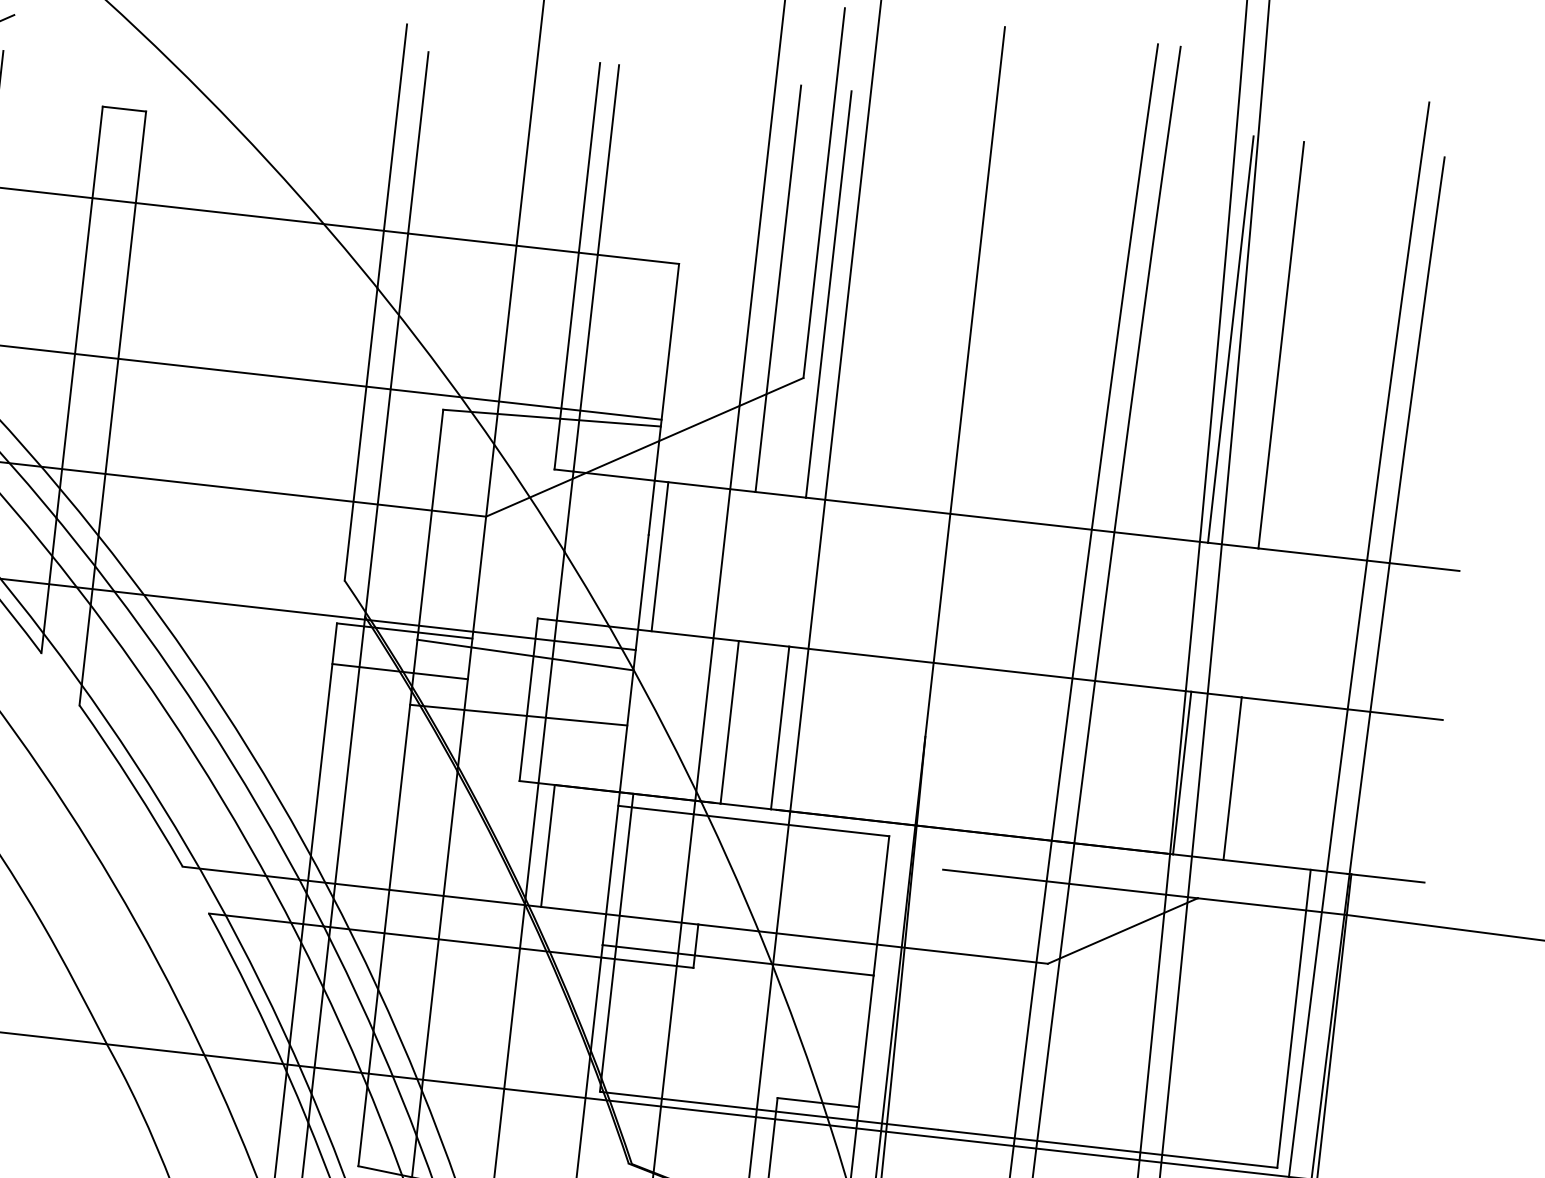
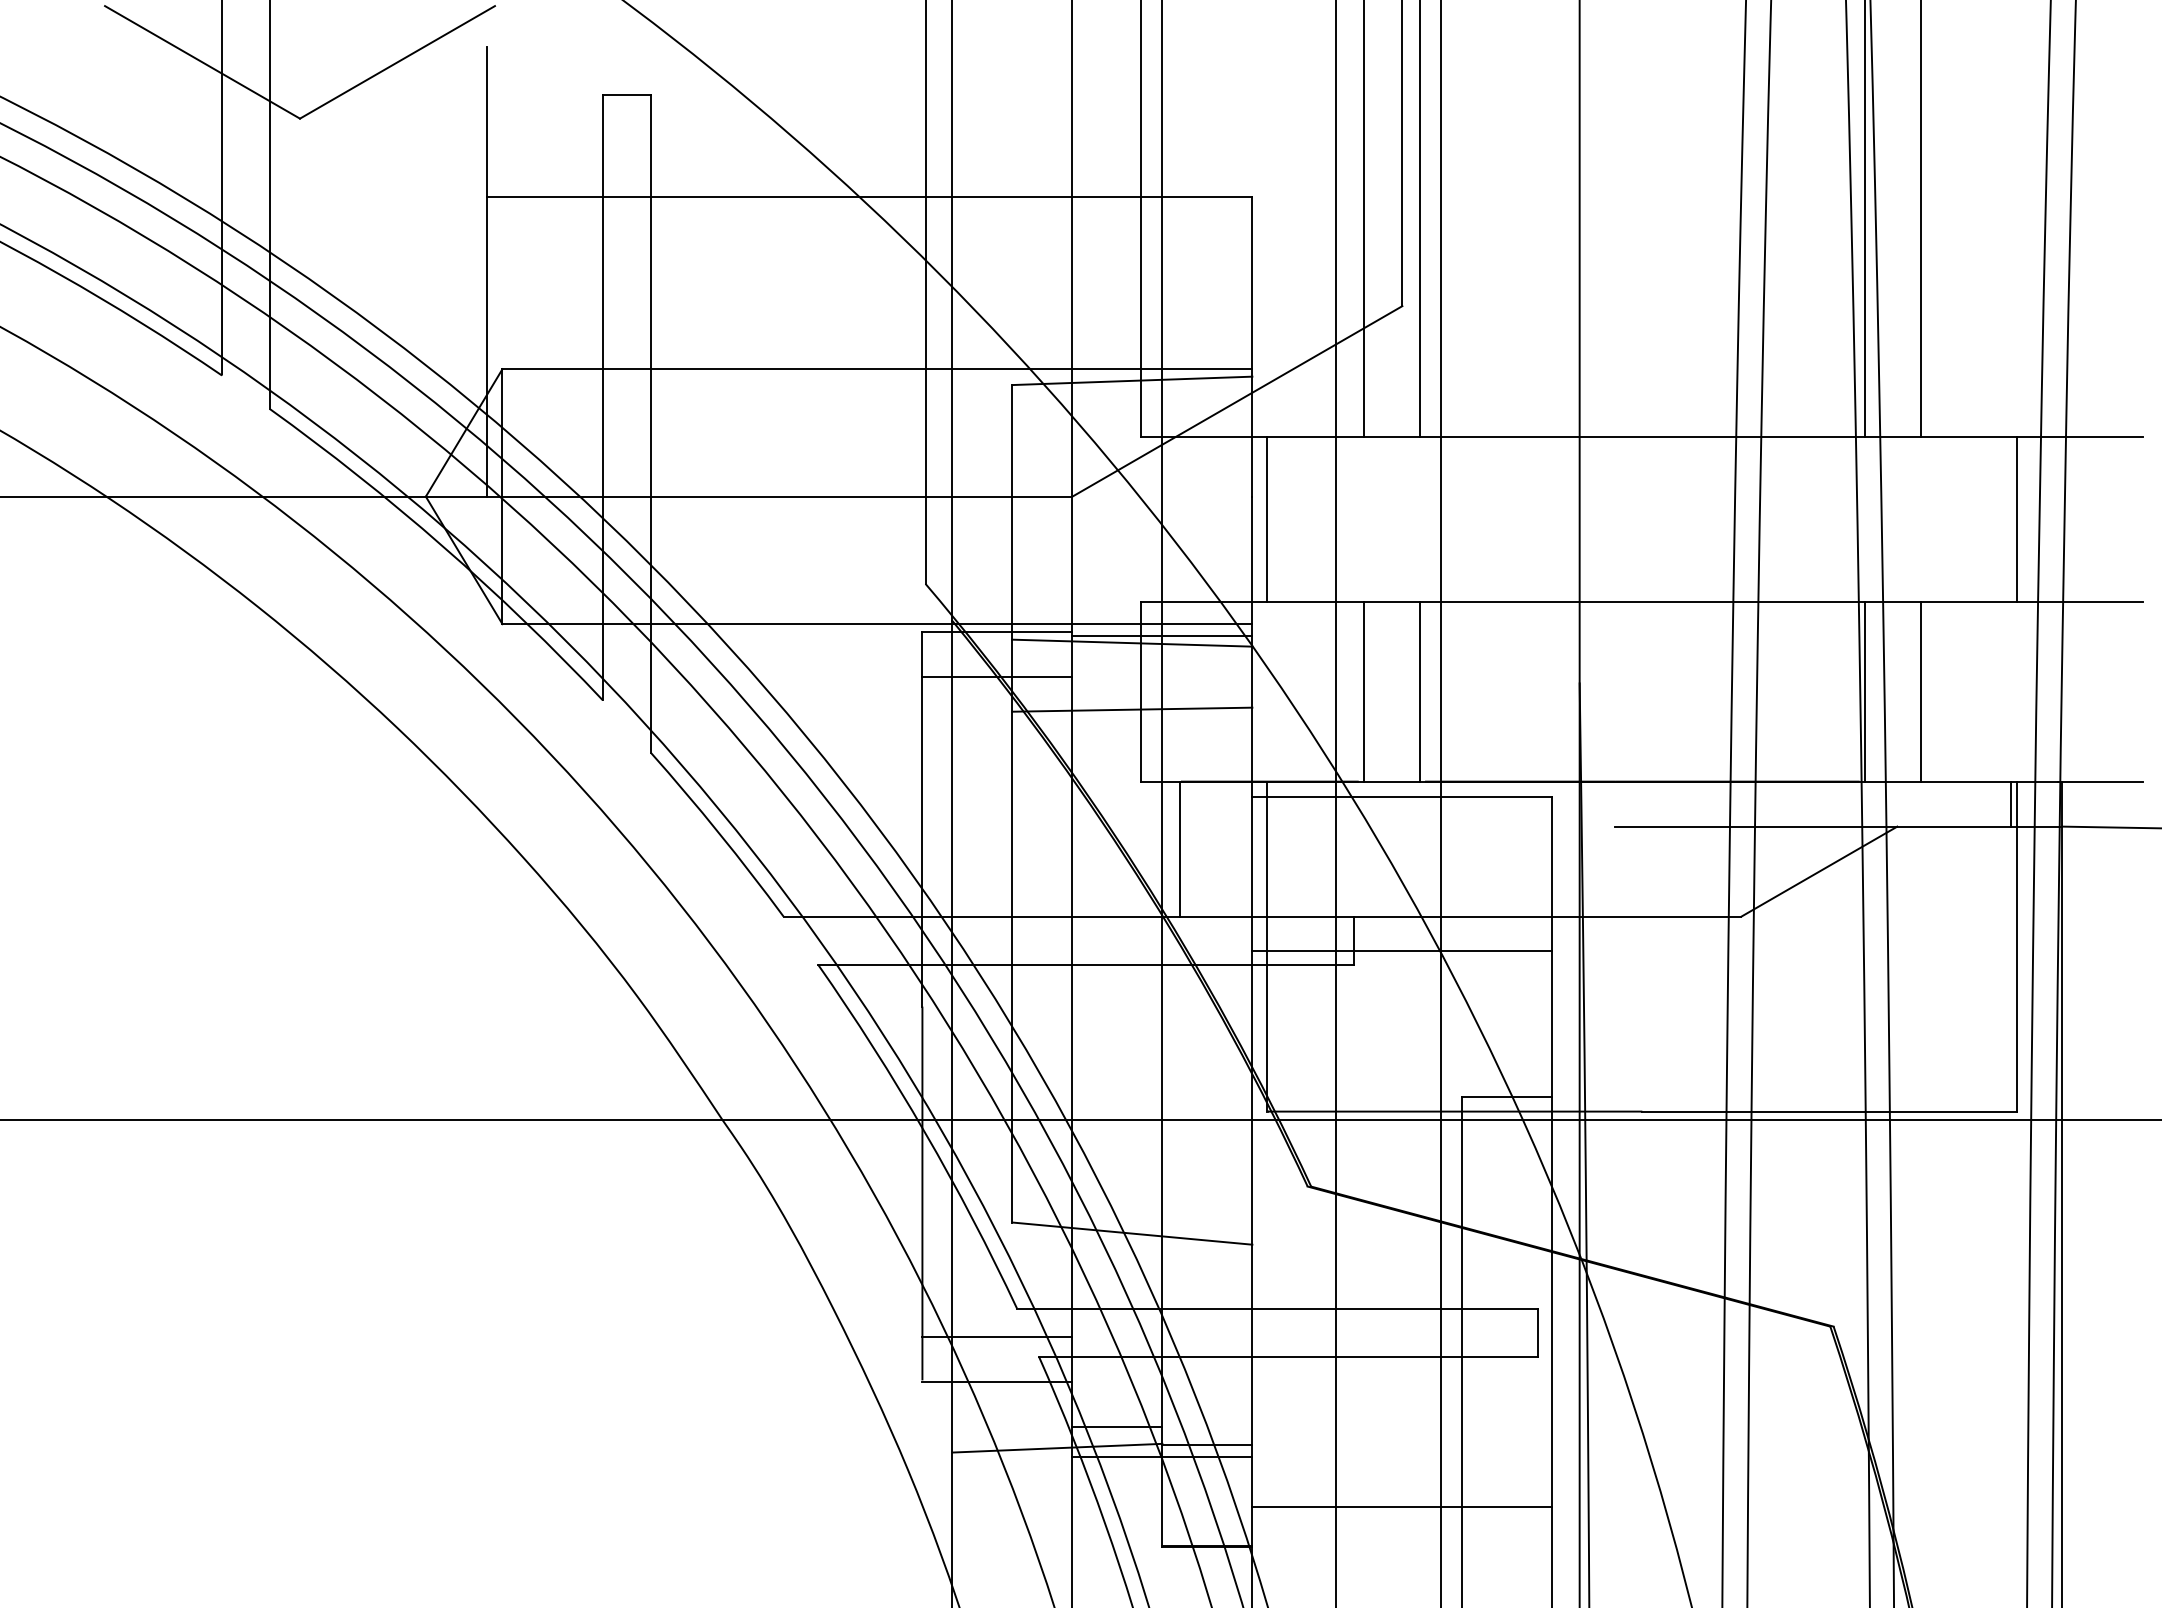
line: (1337, 632) -> (2017, 518), added
line: (553, 651) -> (1162, 635), added
line: (1303, 888) -> (2011, 803), added

